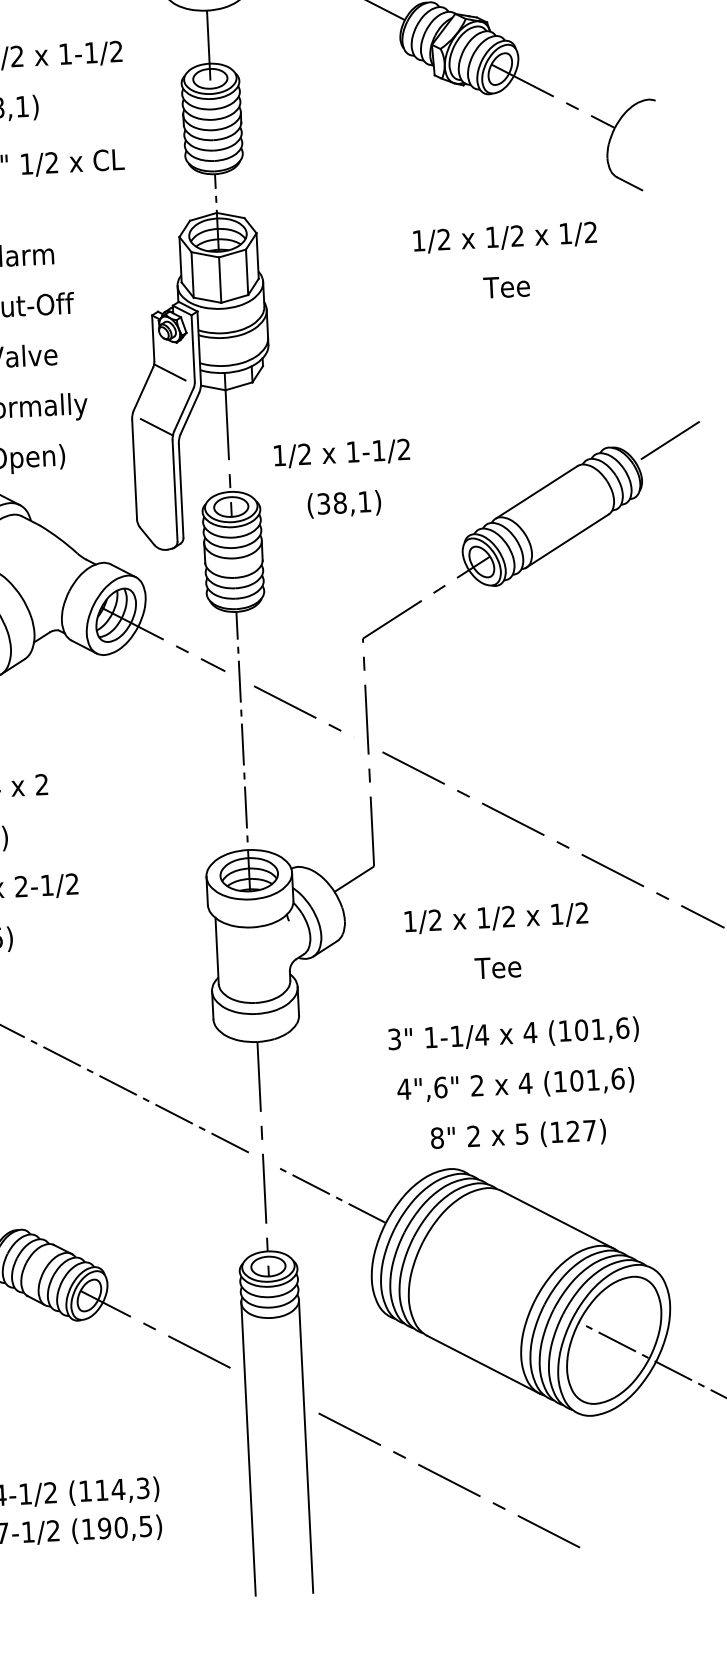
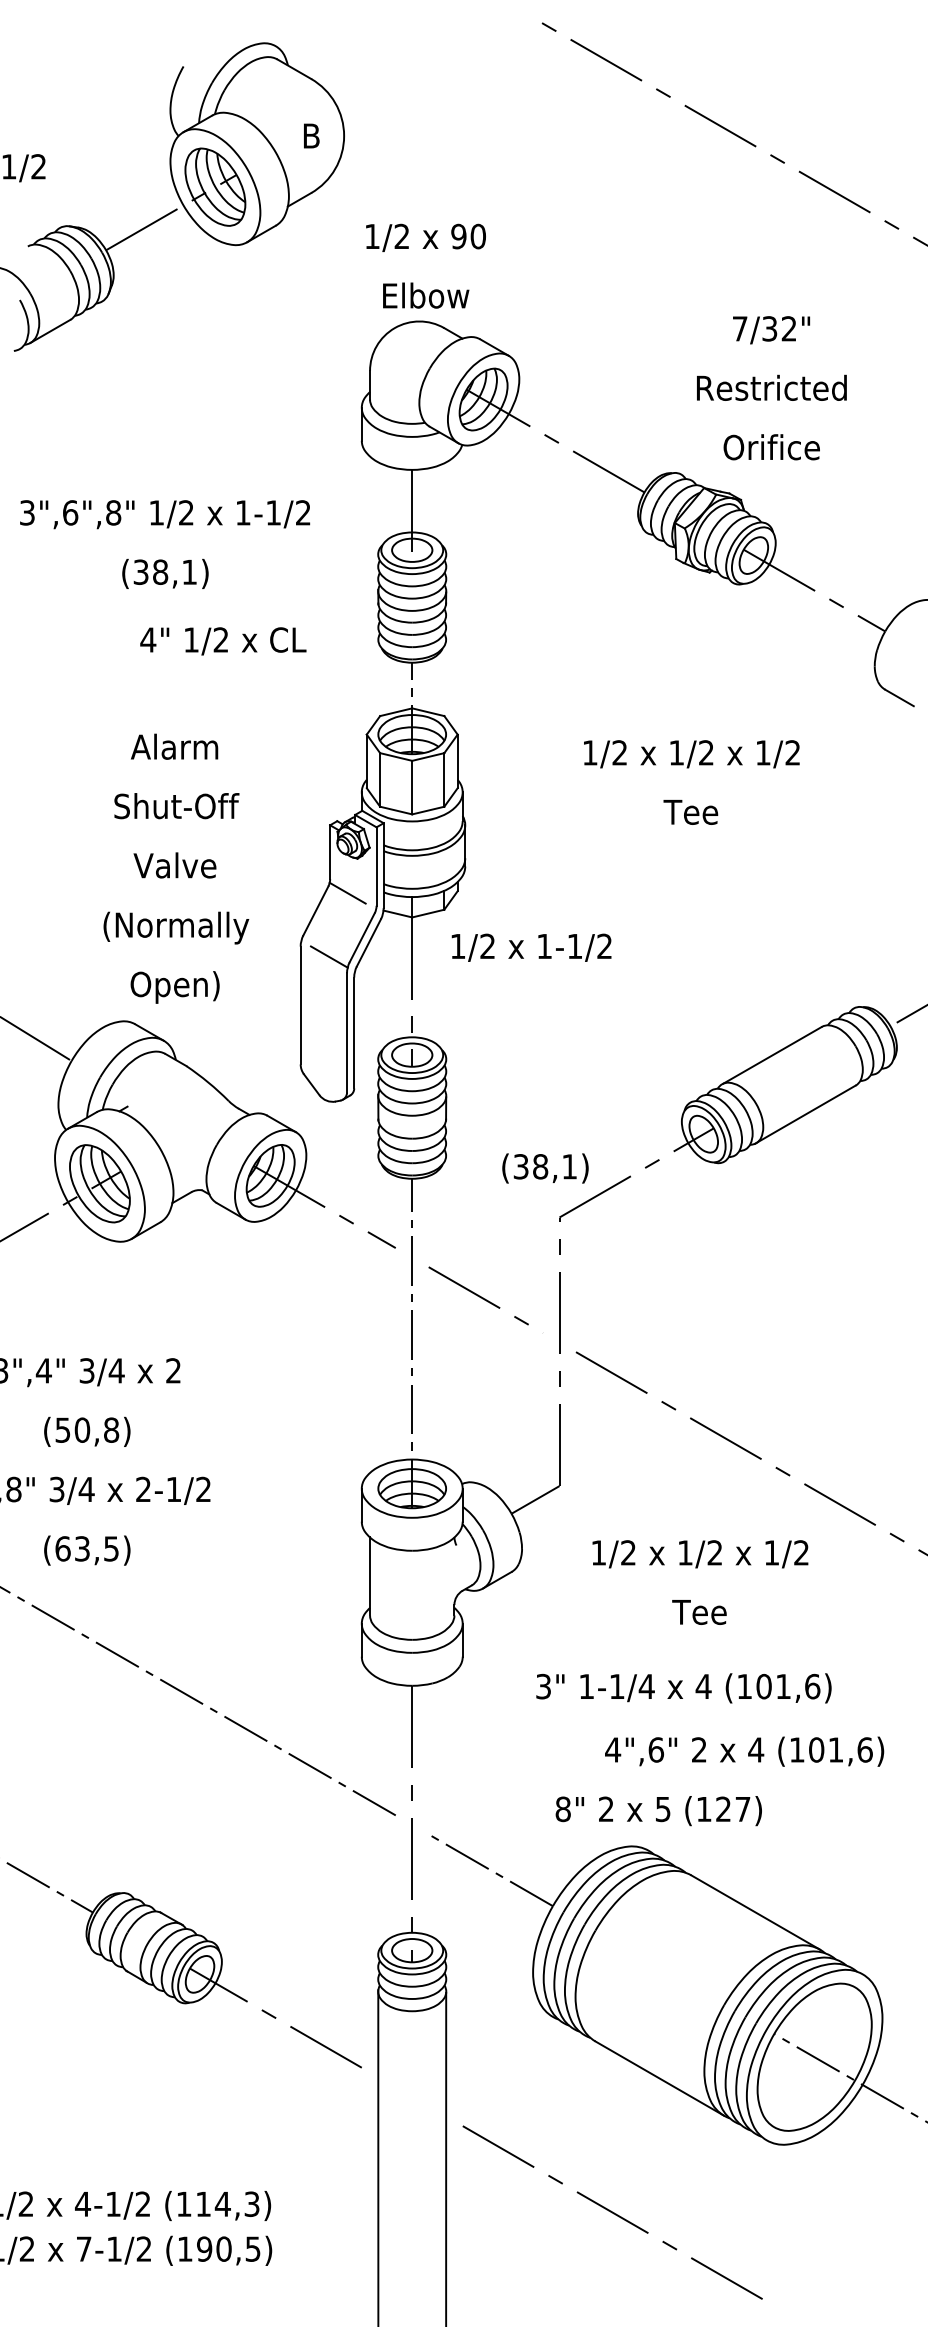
text: (504, 238) -> (691, 754), moved
text: (506, 287) -> (690, 812), moved
text: (341, 453) -> (531, 947), moved
text: (344, 504) -> (545, 1168), moved
text: (513, 1035) -> (683, 1688), moved
text: (515, 1085) -> (744, 1751), moved
text: (518, 1136) -> (658, 1811), moved

